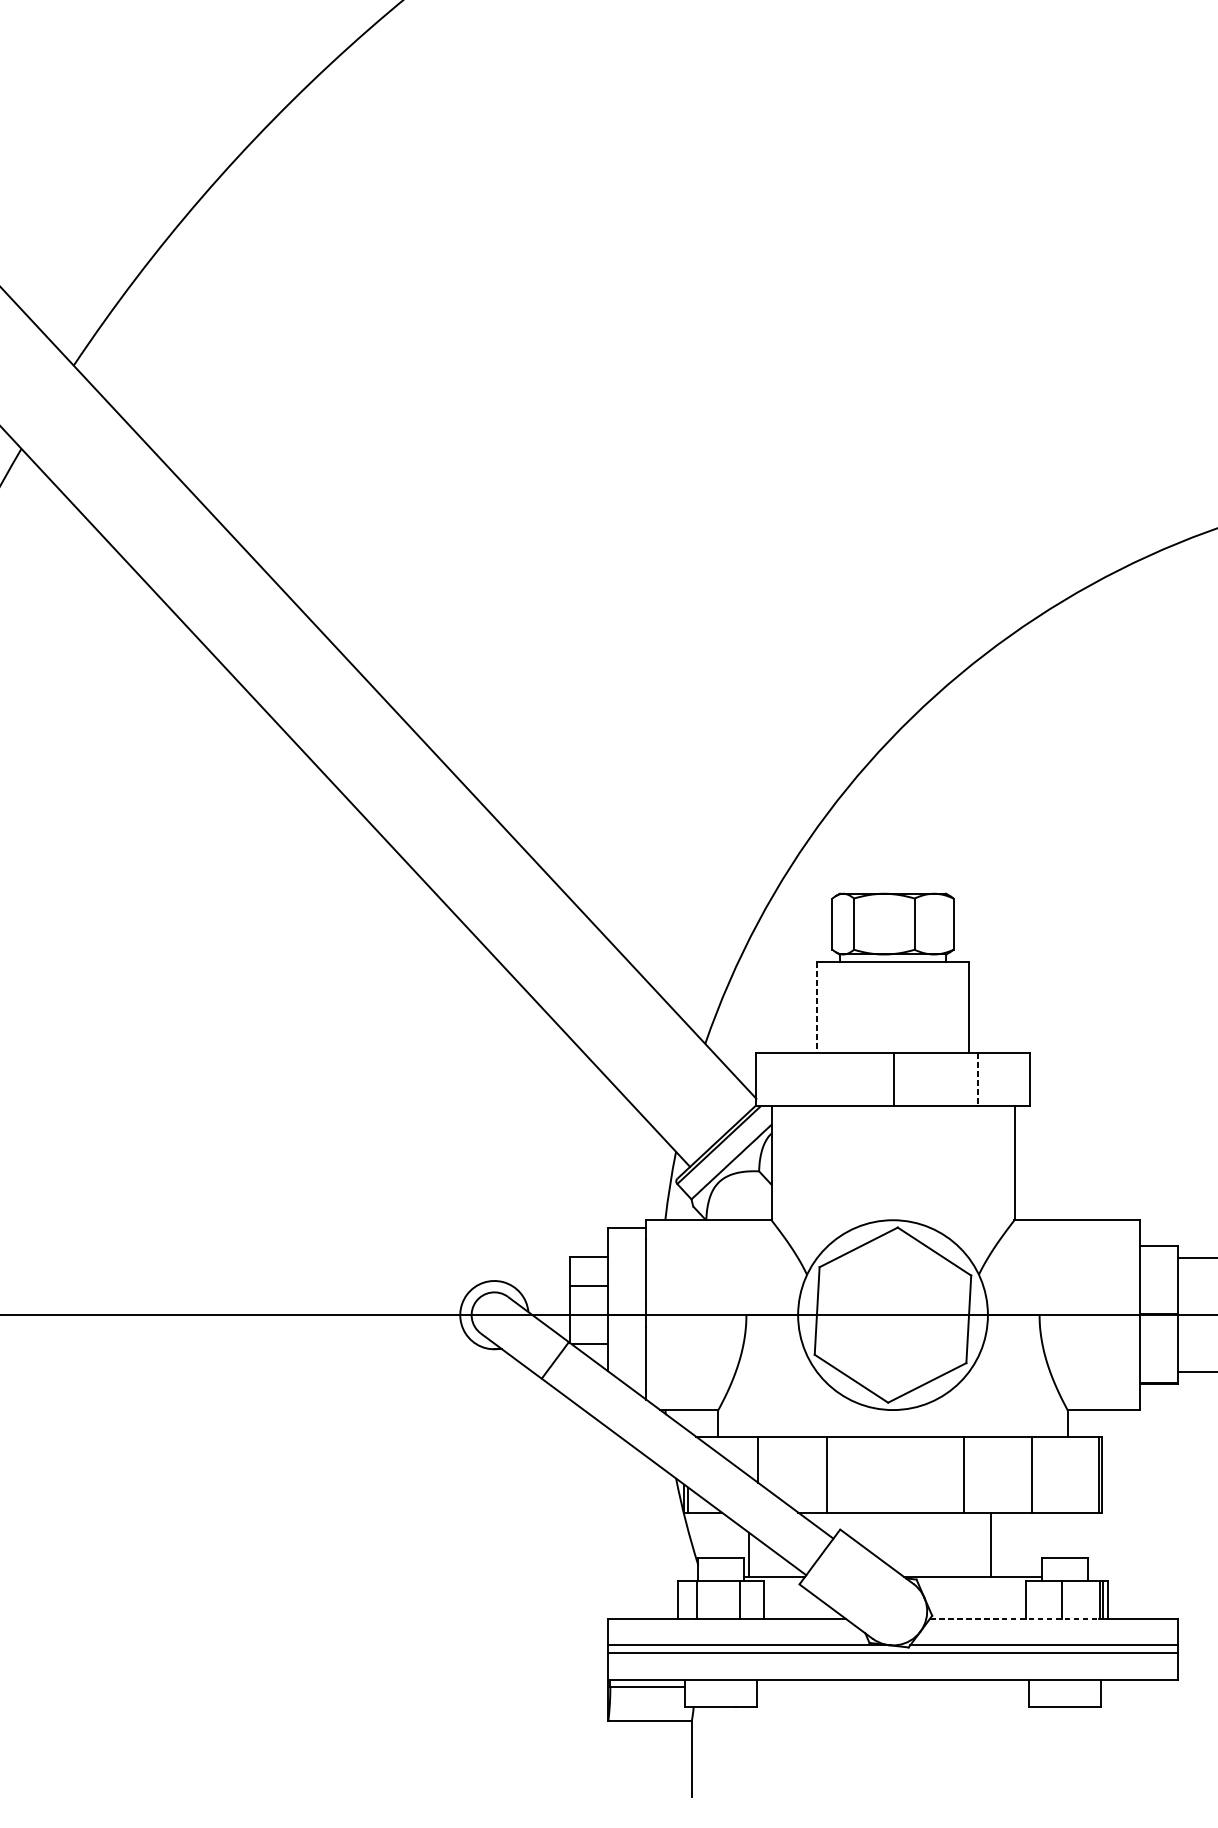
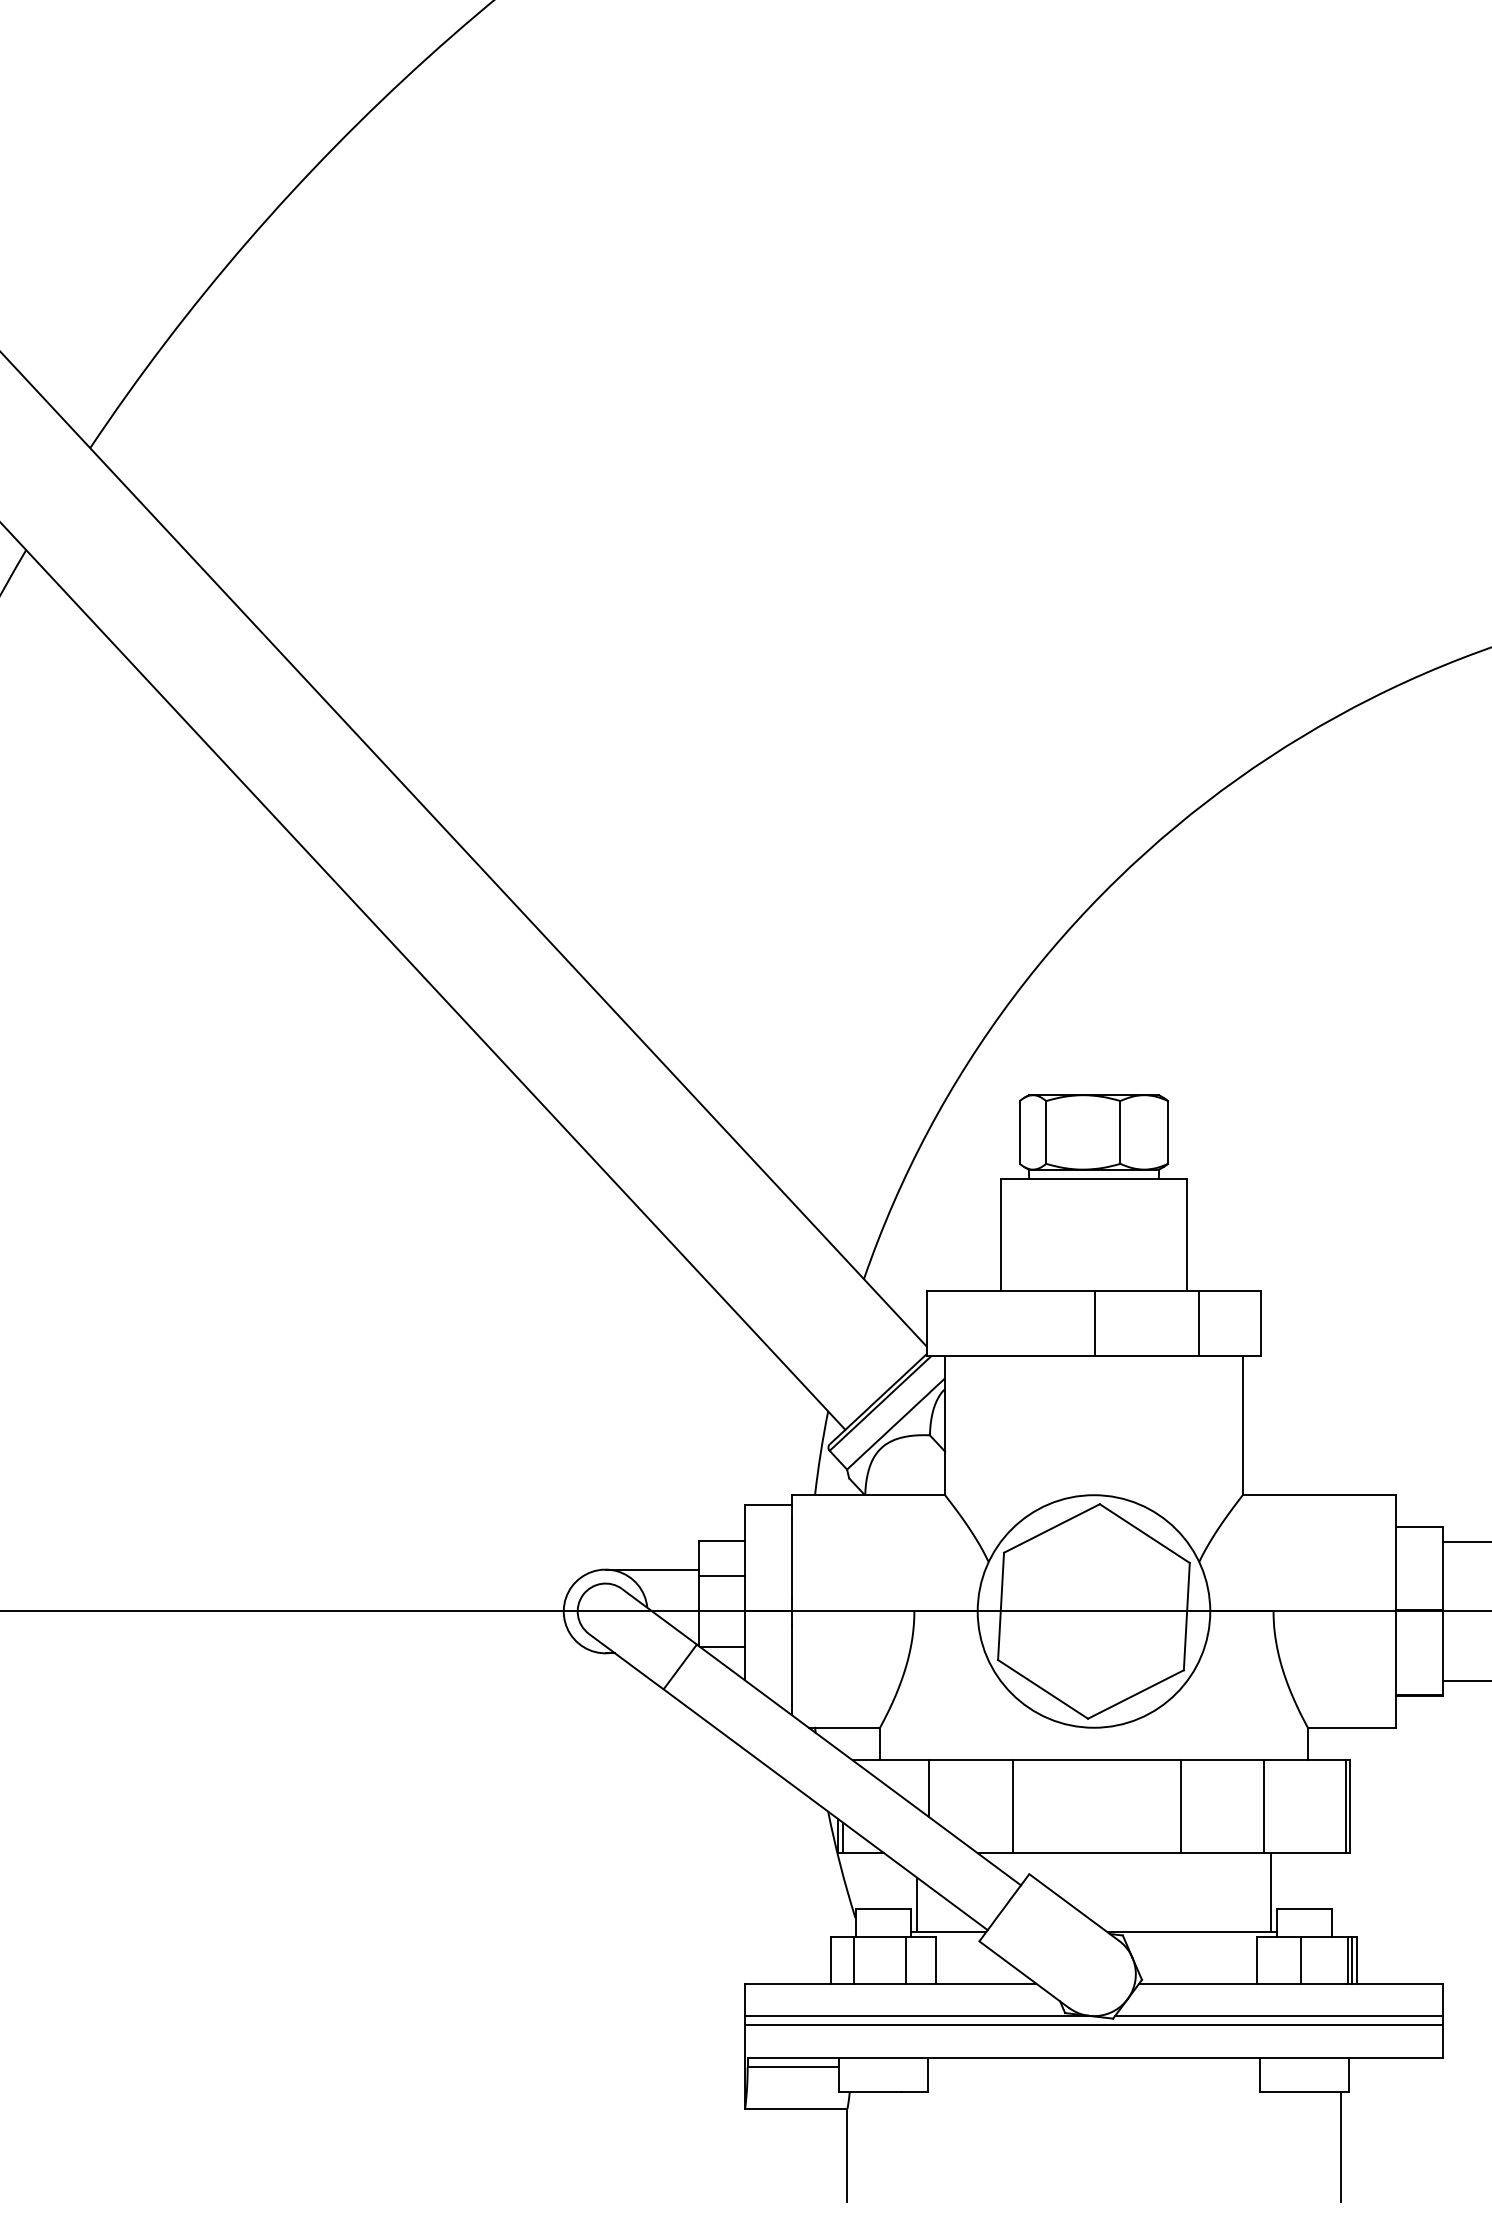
line: (816, 1007) -> (1000, 1234), dashed -> solid
line: (978, 1080) -> (1198, 1323), dashed -> solid
line: (531, 1280) -> (651, 1569), added
line: (990, 1544) -> (1270, 1892), moved
line: (1014, 1618) -> (1242, 1983), dashed -> solid
line: (1094, 1751) -> (1340, 2146), added

